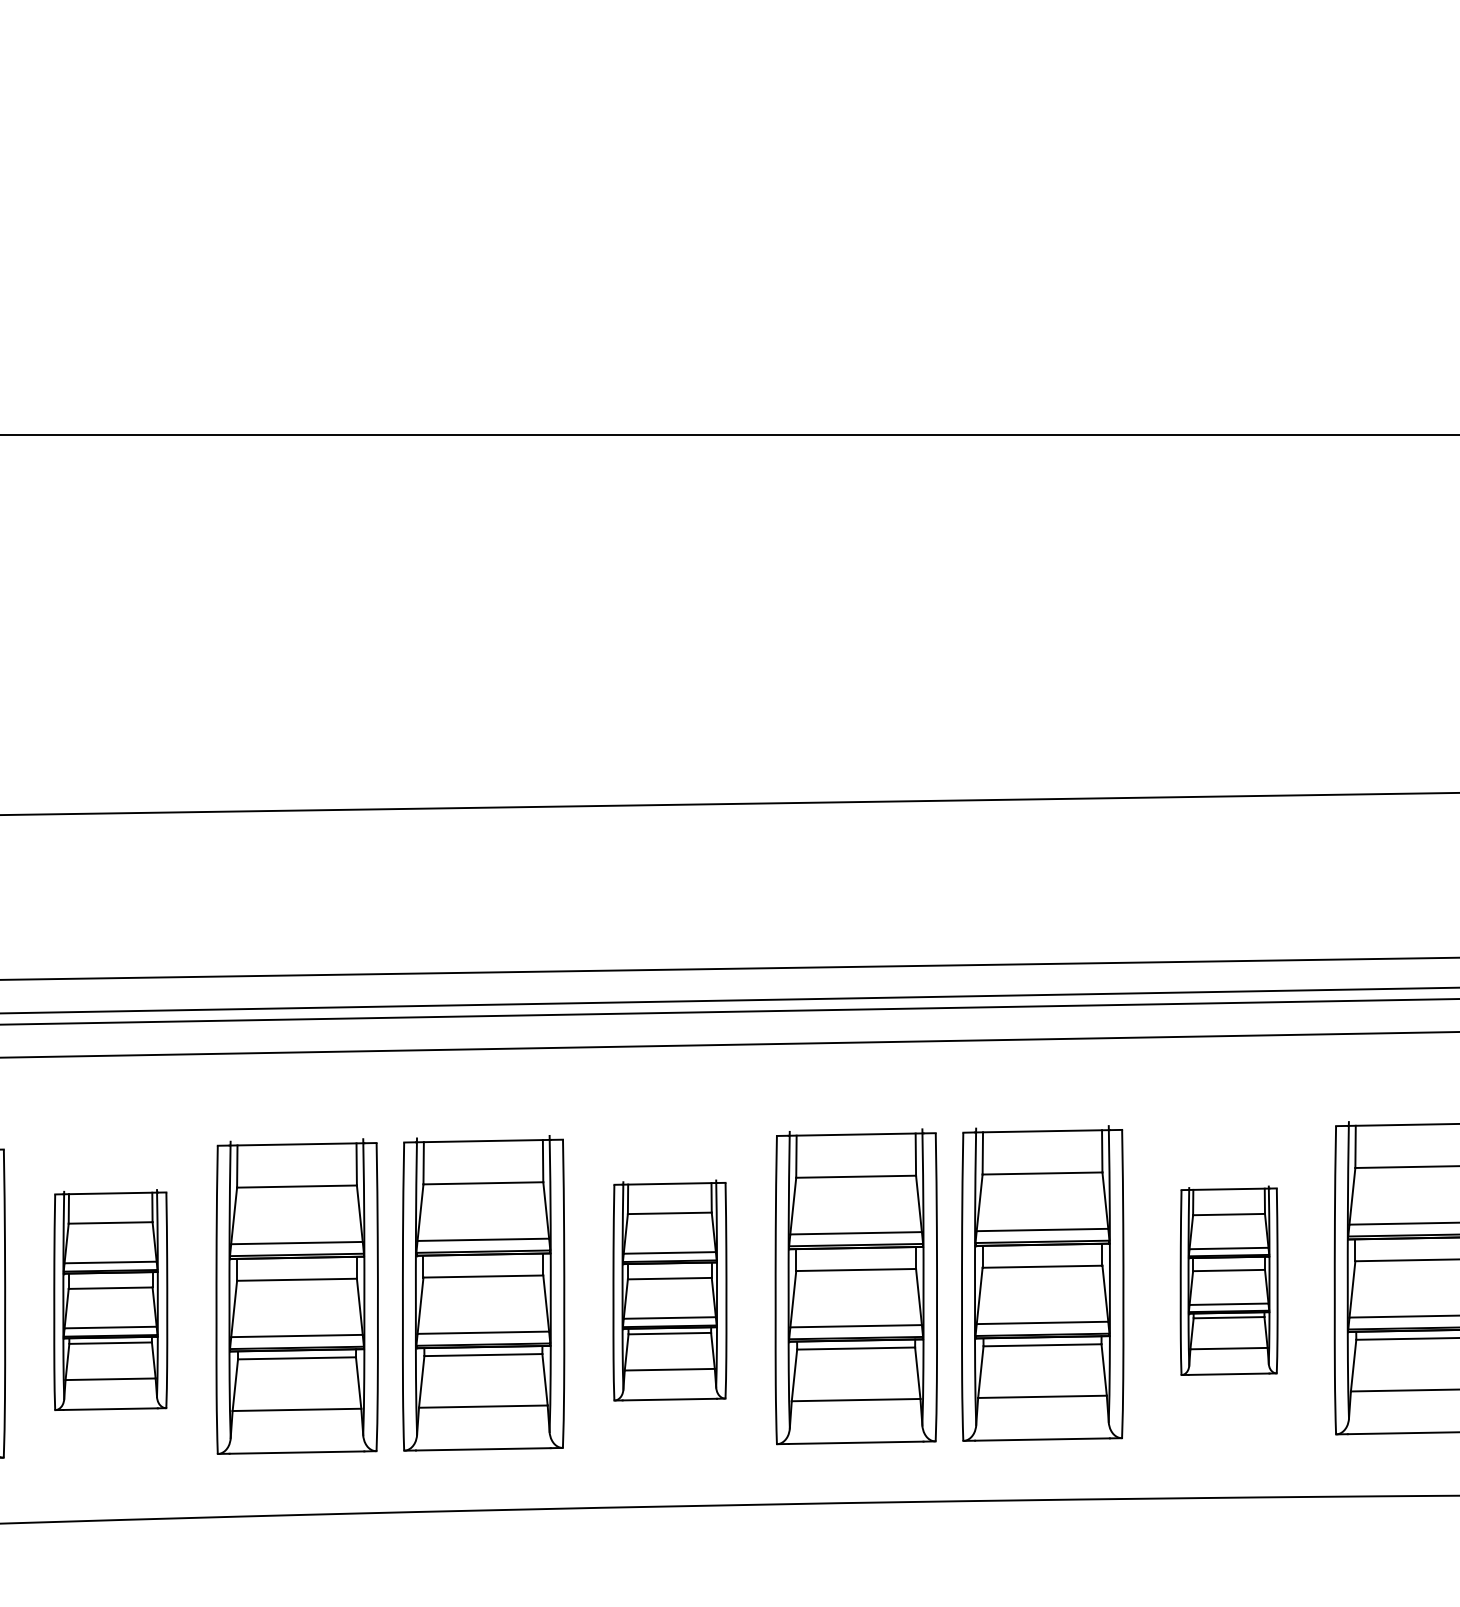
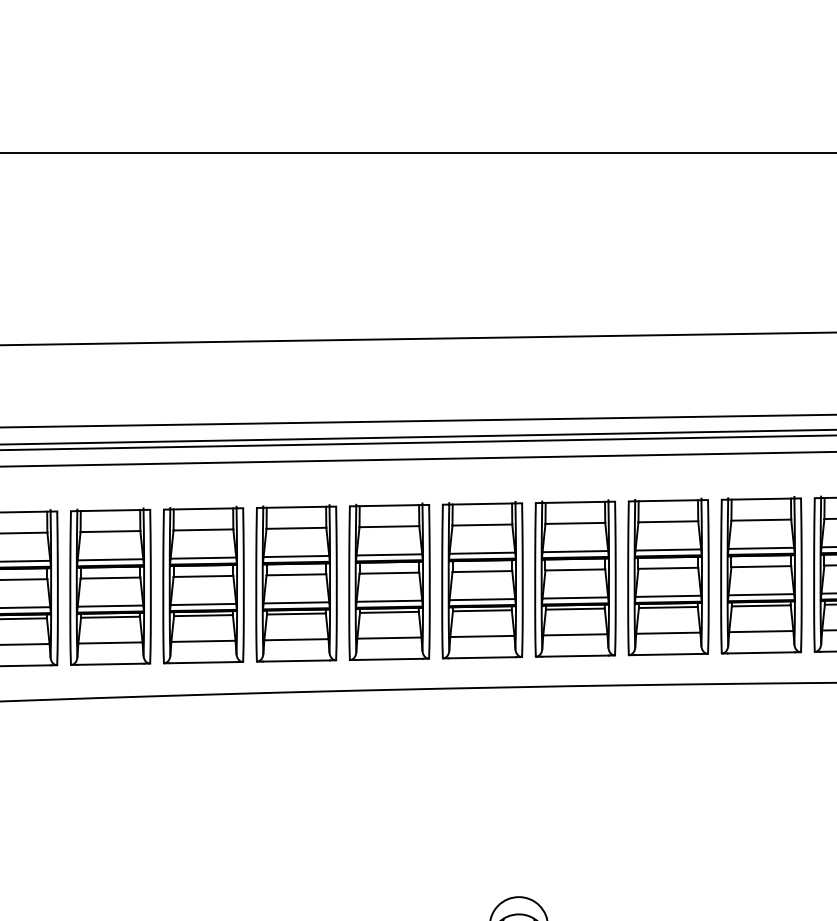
part: (1229, 1281) -> (761, 575), size x1.67
part: (669, 1291) -> (482, 580), size x1.43
part: (110, 1299) -> (203, 584), size x1.43

